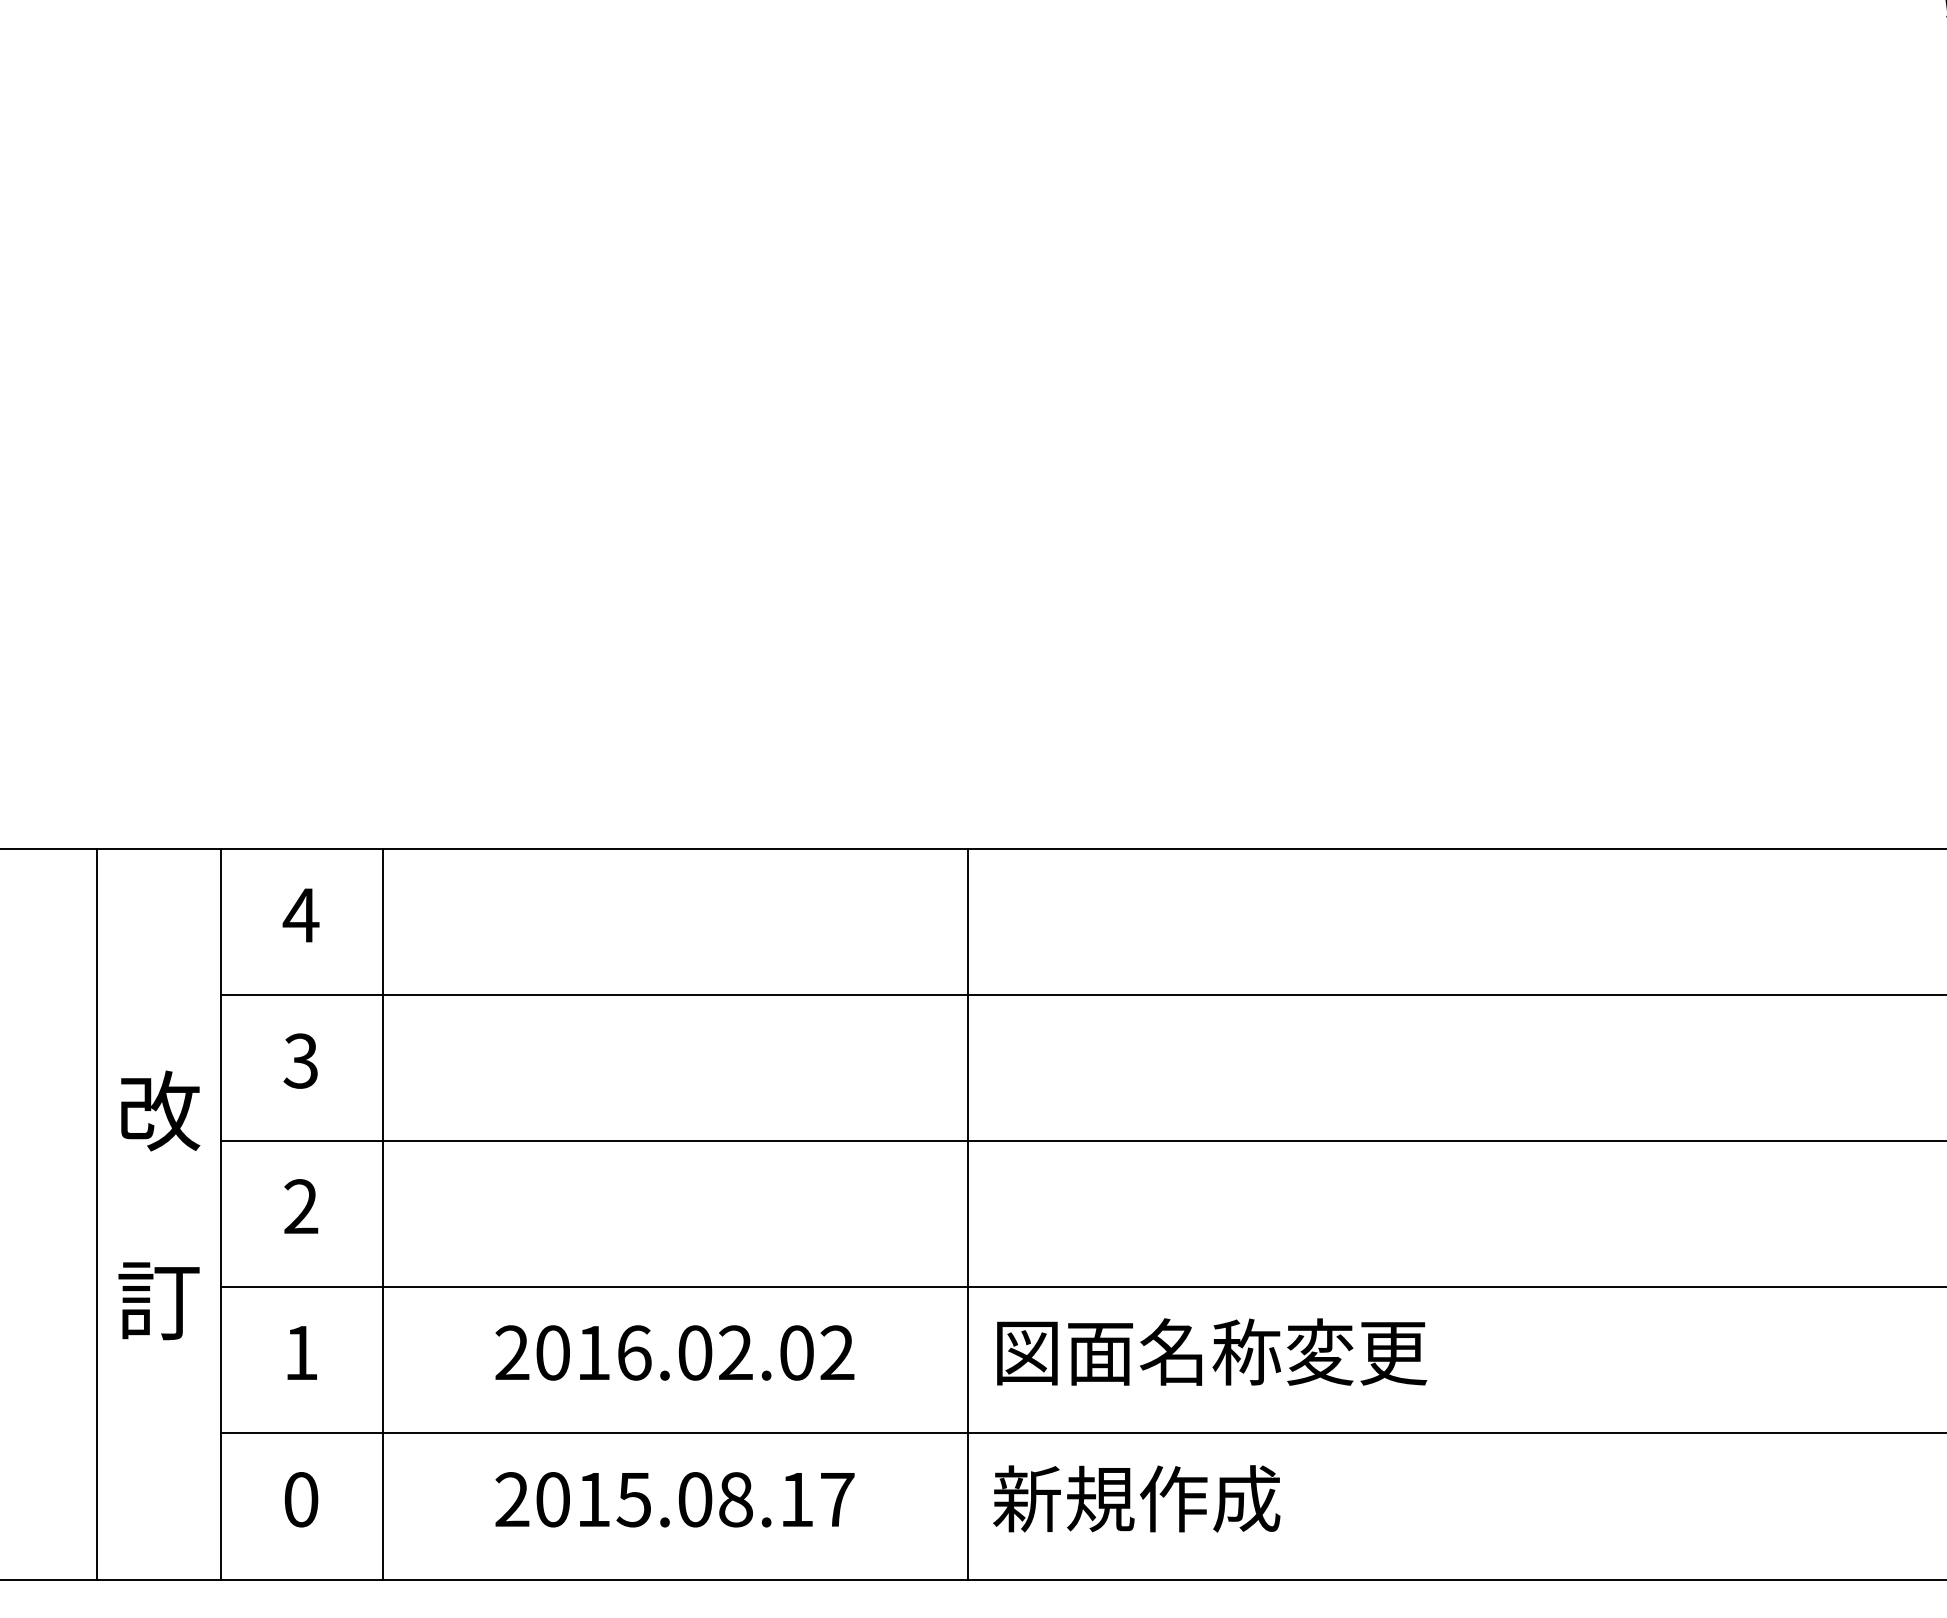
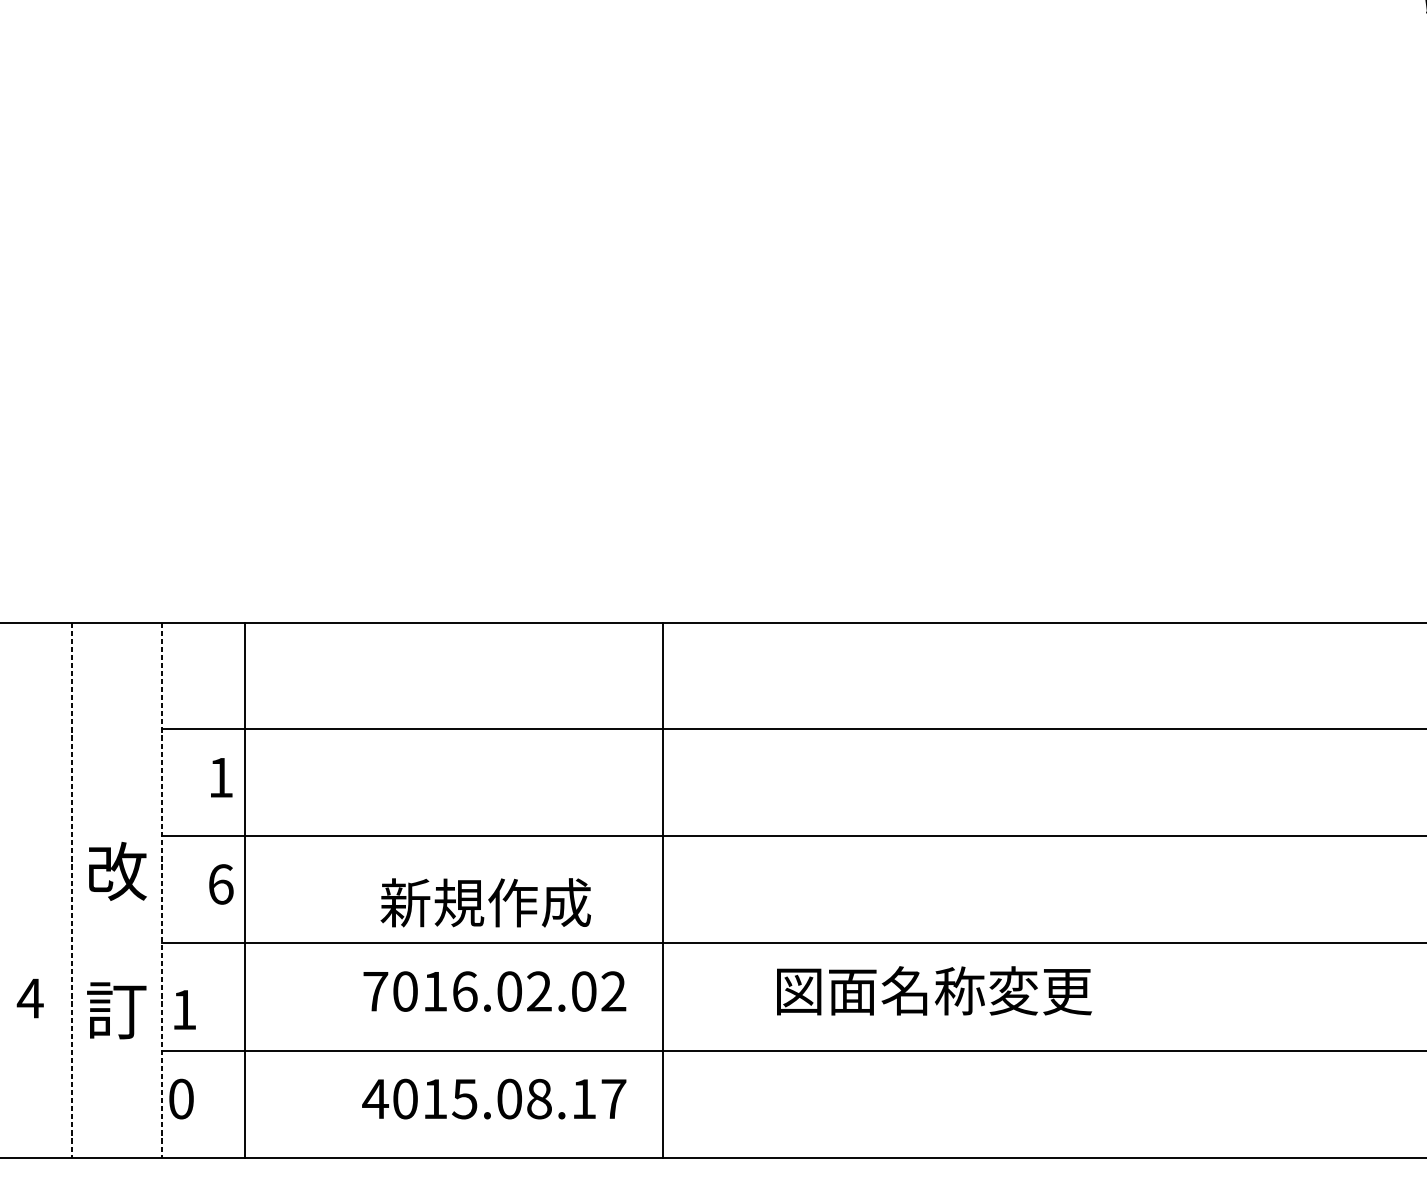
text: (300, 915) -> (29, 998), moved
text: (300, 1060) -> (220, 777), 3 -> 1
text: (159, 1205) -> (117, 940), moved
text: (301, 1206) -> (221, 884), 2 -> 6
line: (382, 1214) -> (244, 890), moved
line: (967, 1214) -> (662, 890), moved
line: (97, 1215) -> (71, 890), solid -> dashed
line: (220, 1215) -> (161, 890), solid -> dashed
text: (1212, 1351) -> (934, 990), moved
text: (301, 1352) -> (184, 1009), moved
text: (512, 1352) -> (375, 991), 2016.02.02 -> 7016.02.02
text: (1136, 1498) -> (485, 902), moved
text: (301, 1499) -> (181, 1098), moved
text: (511, 1499) -> (374, 1098), 2015.08.17 -> 4015.08.17

